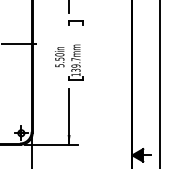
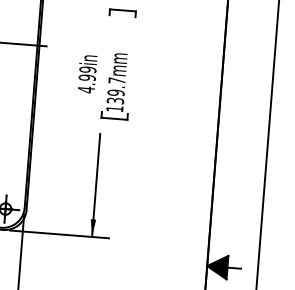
text: (59, 60) -> (86, 80), 5.50in -> 4.99in

